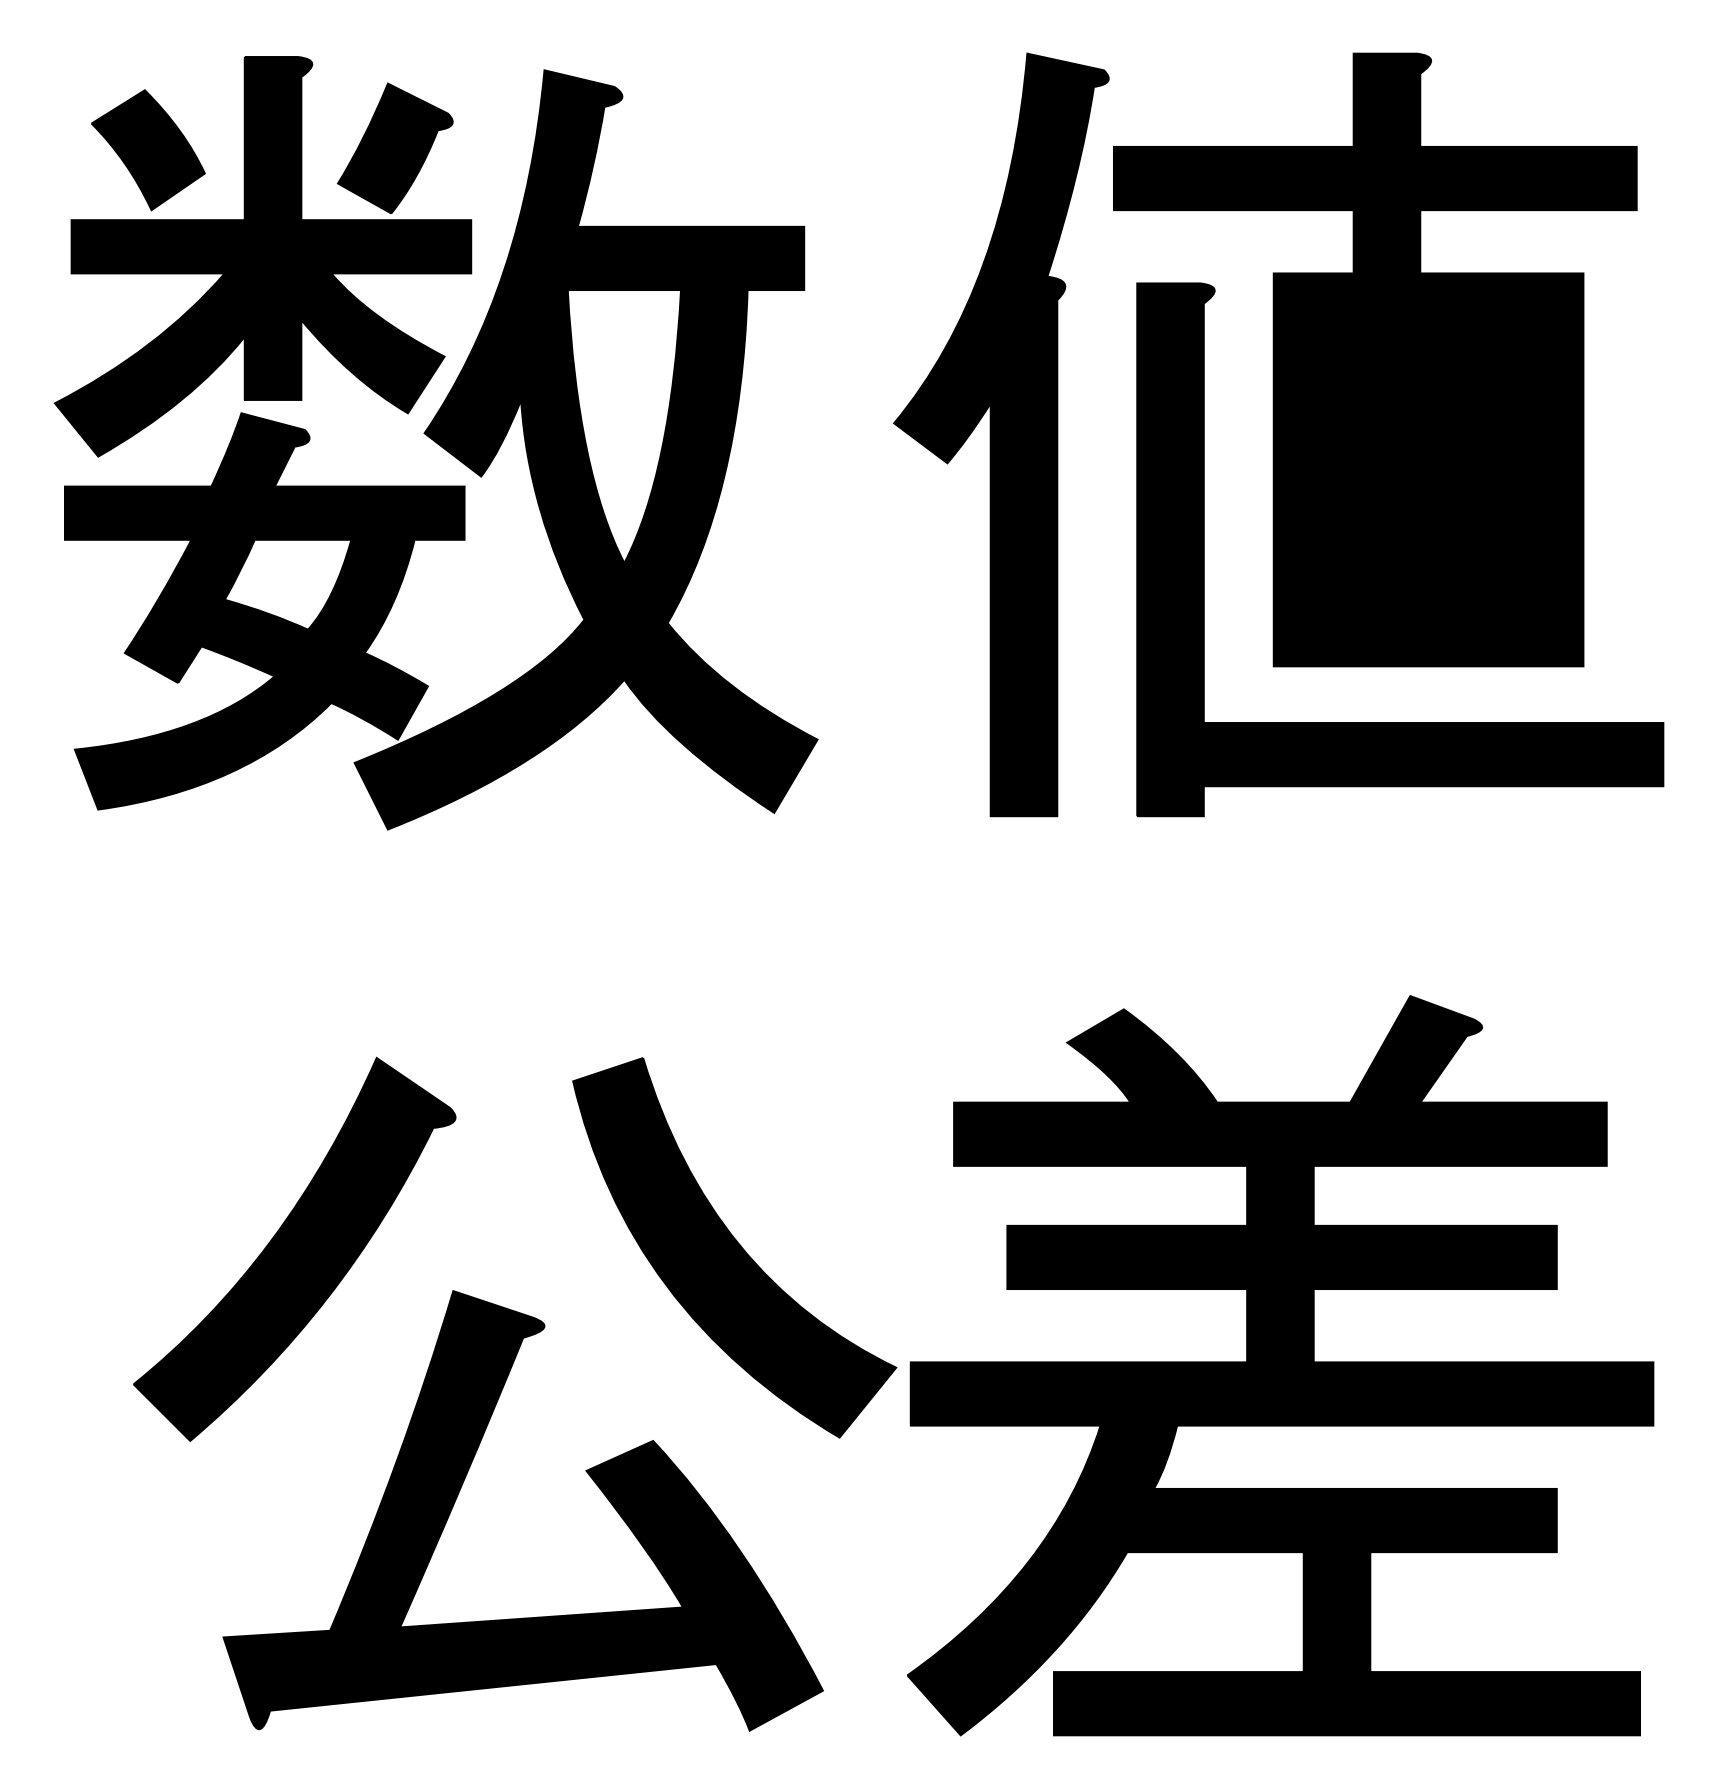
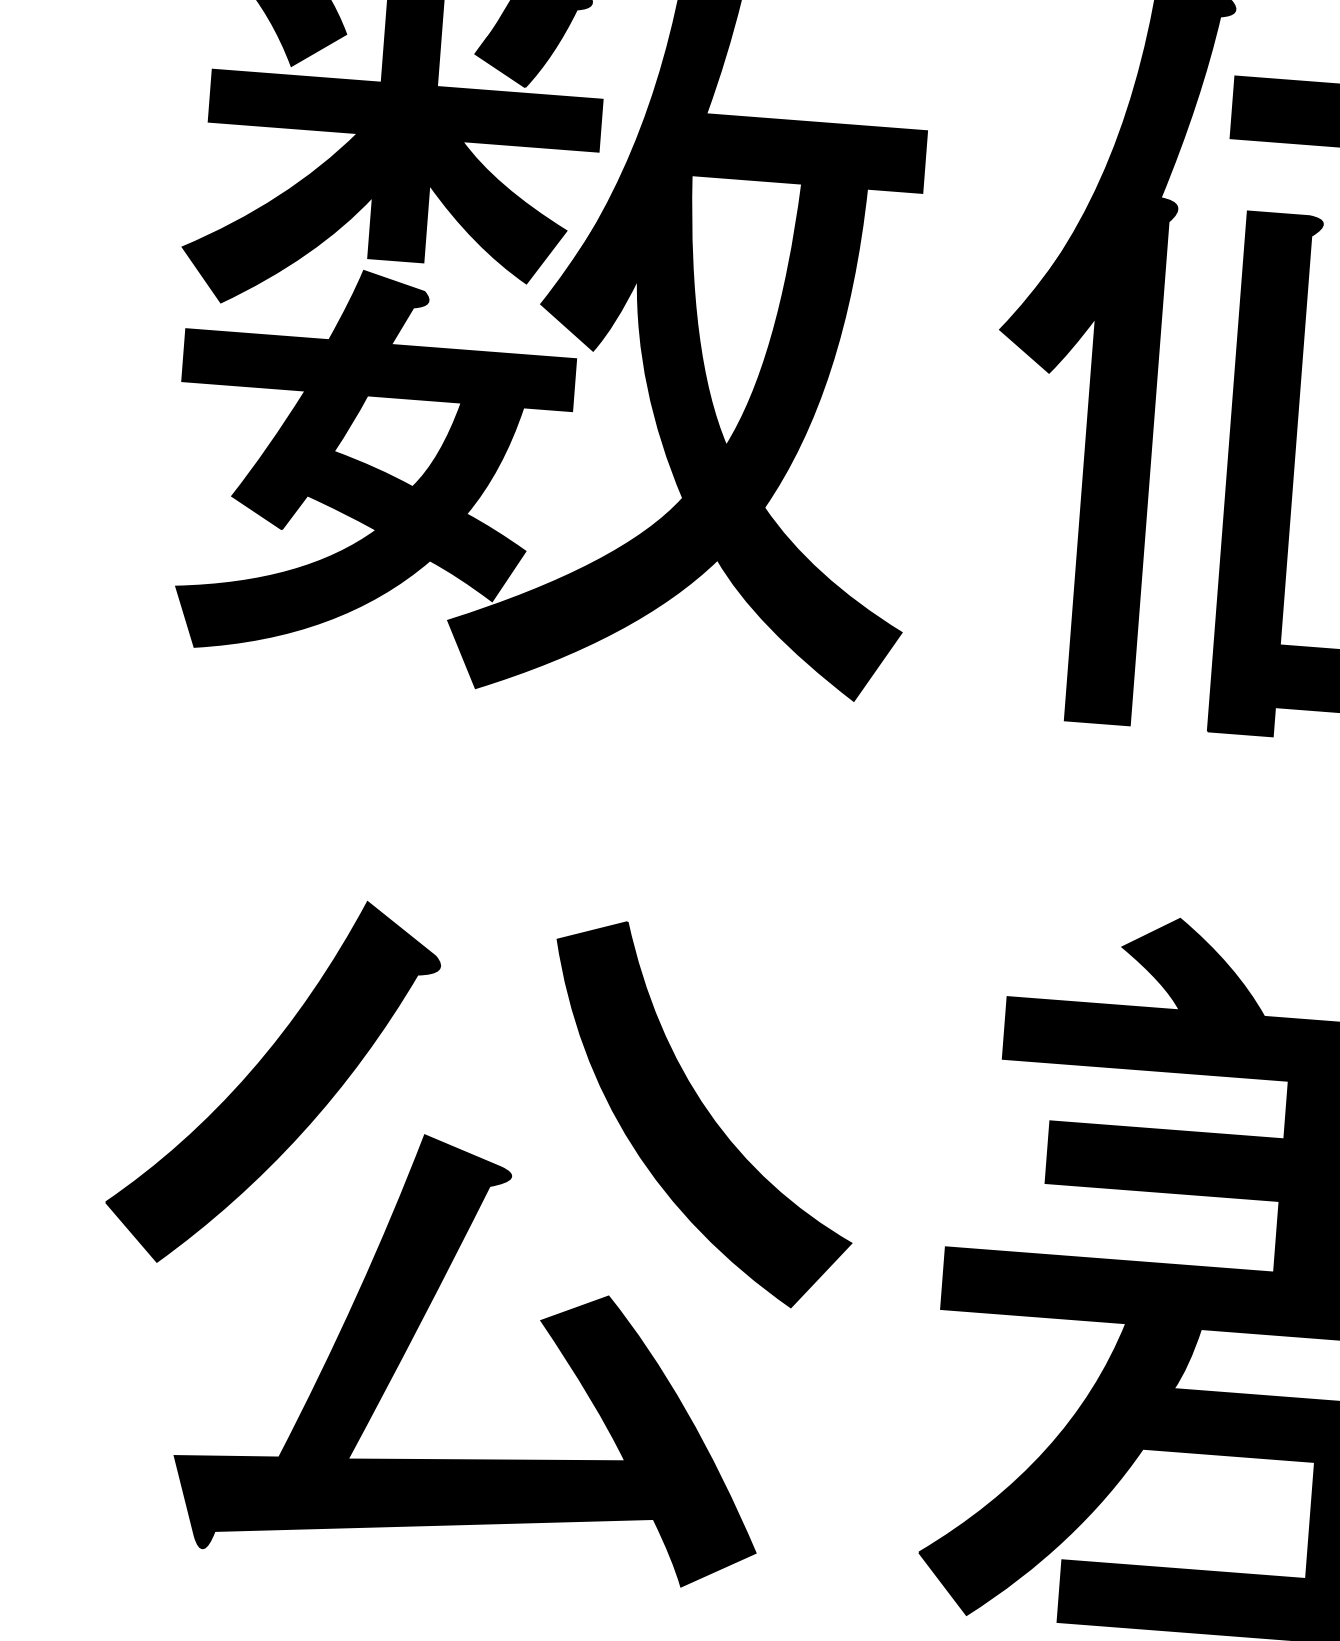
part: (503, 1388) -> (466, 1234), moved

